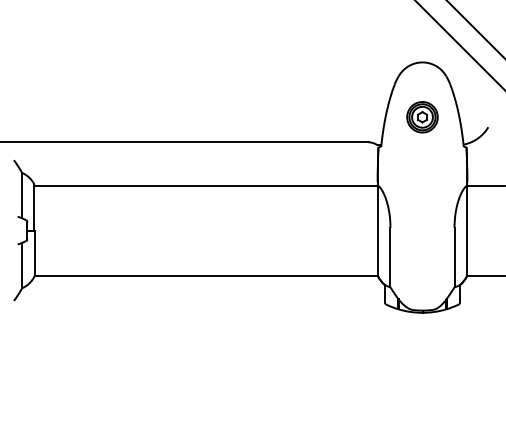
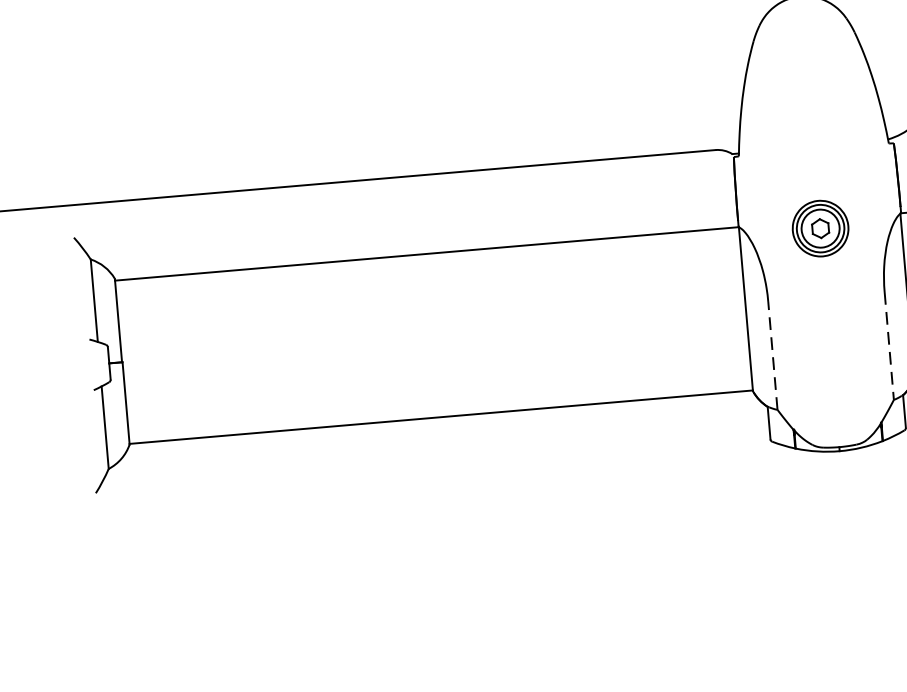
part: (422, 117) -> (820, 229), moved
line: (390, 257) -> (772, 355), solid -> dashed
line: (454, 257) -> (889, 345), solid -> dashed

